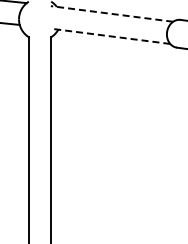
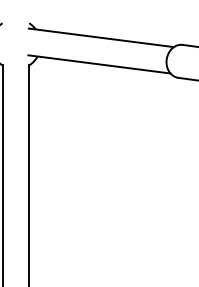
line: (112, 13) -> (101, 37), dashed -> solid
line: (109, 36) -> (98, 64), dashed -> solid

